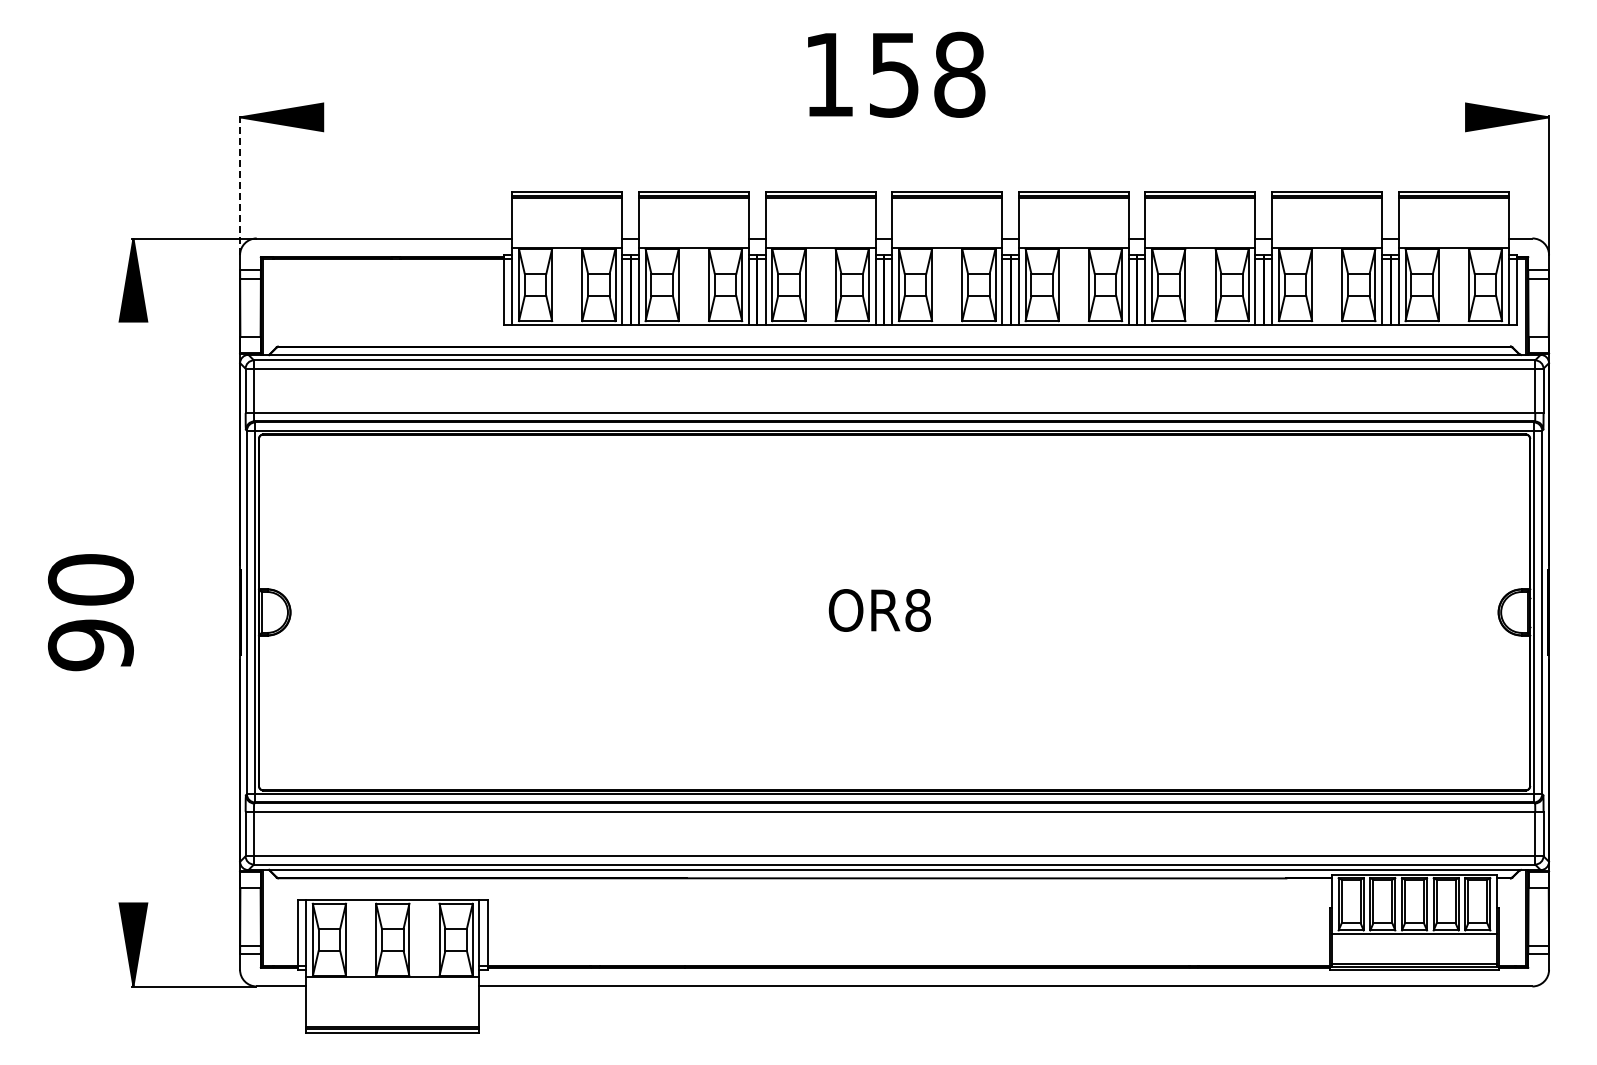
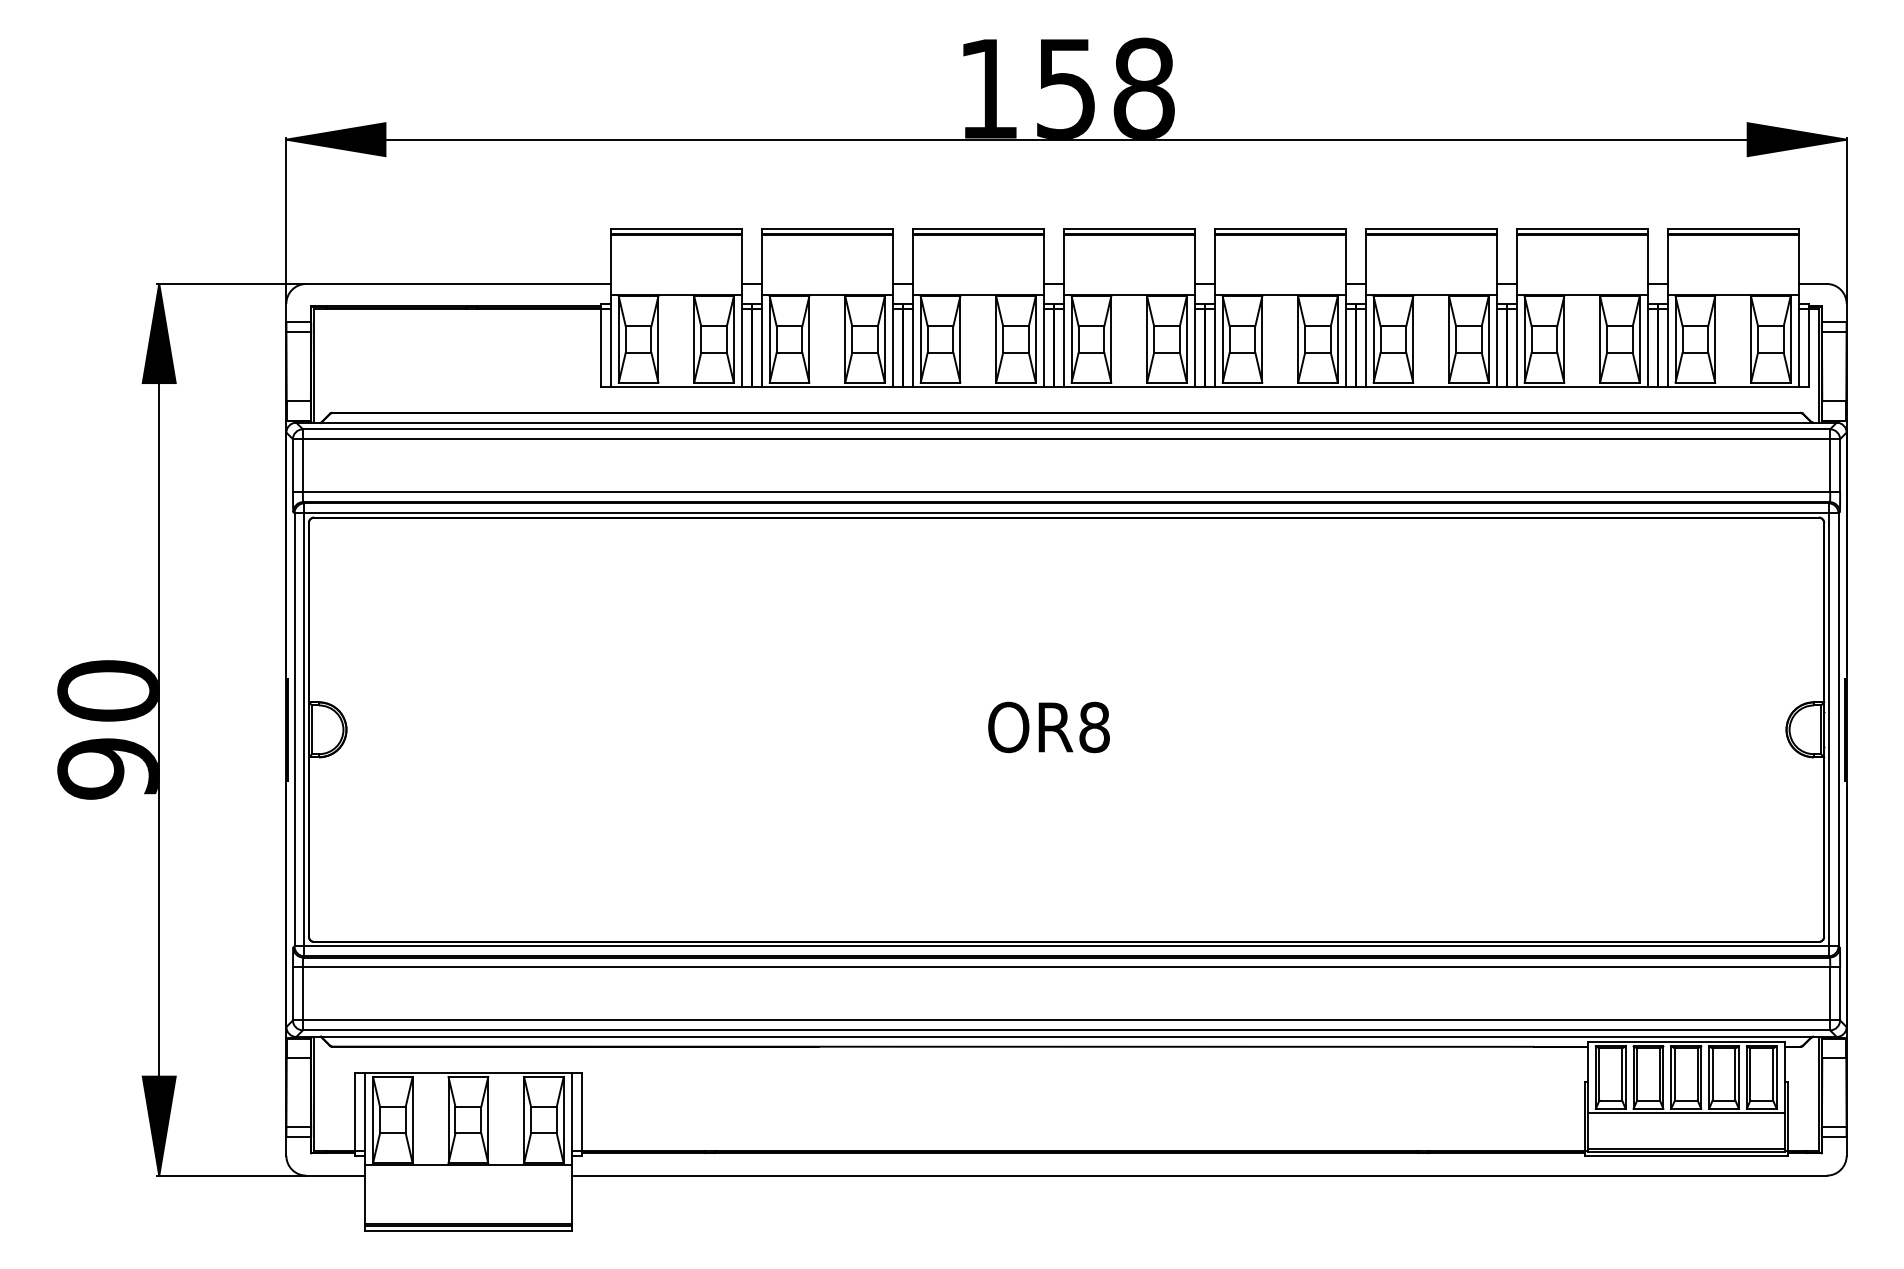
line: (894, 117) -> (1066, 139), added
line: (240, 184) -> (286, 219), dashed -> solid
line: (133, 612) -> (159, 729), added

